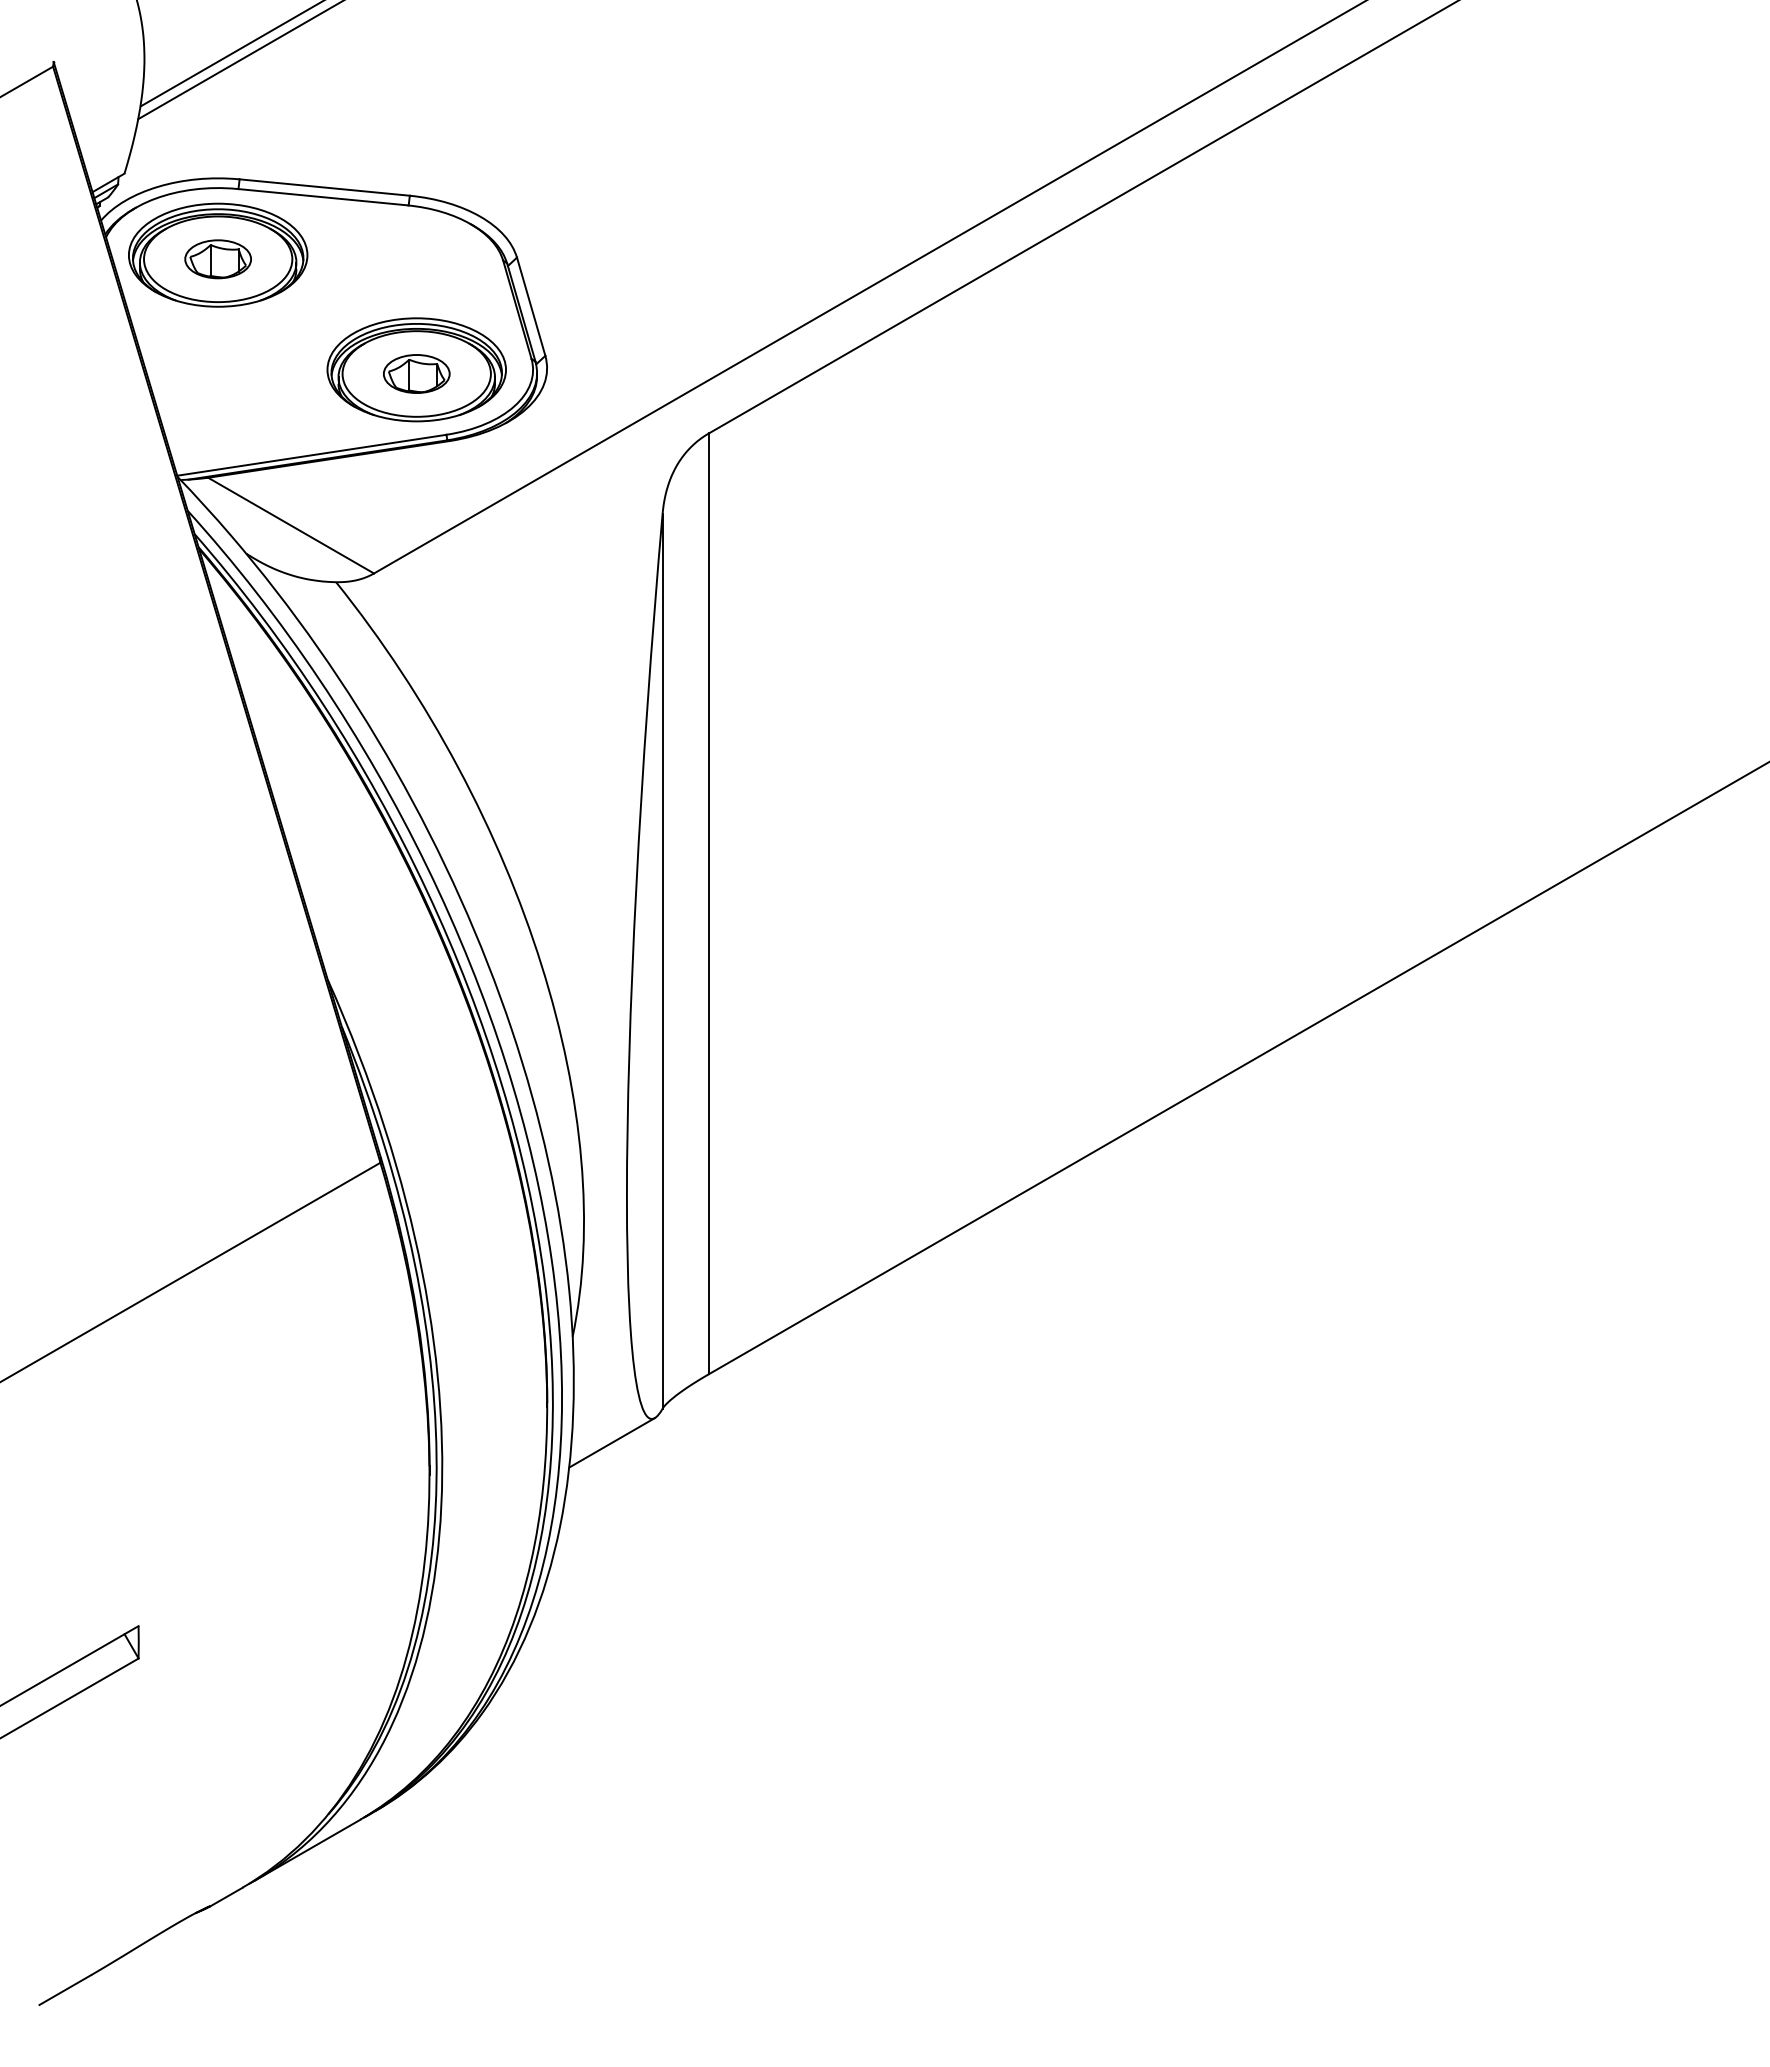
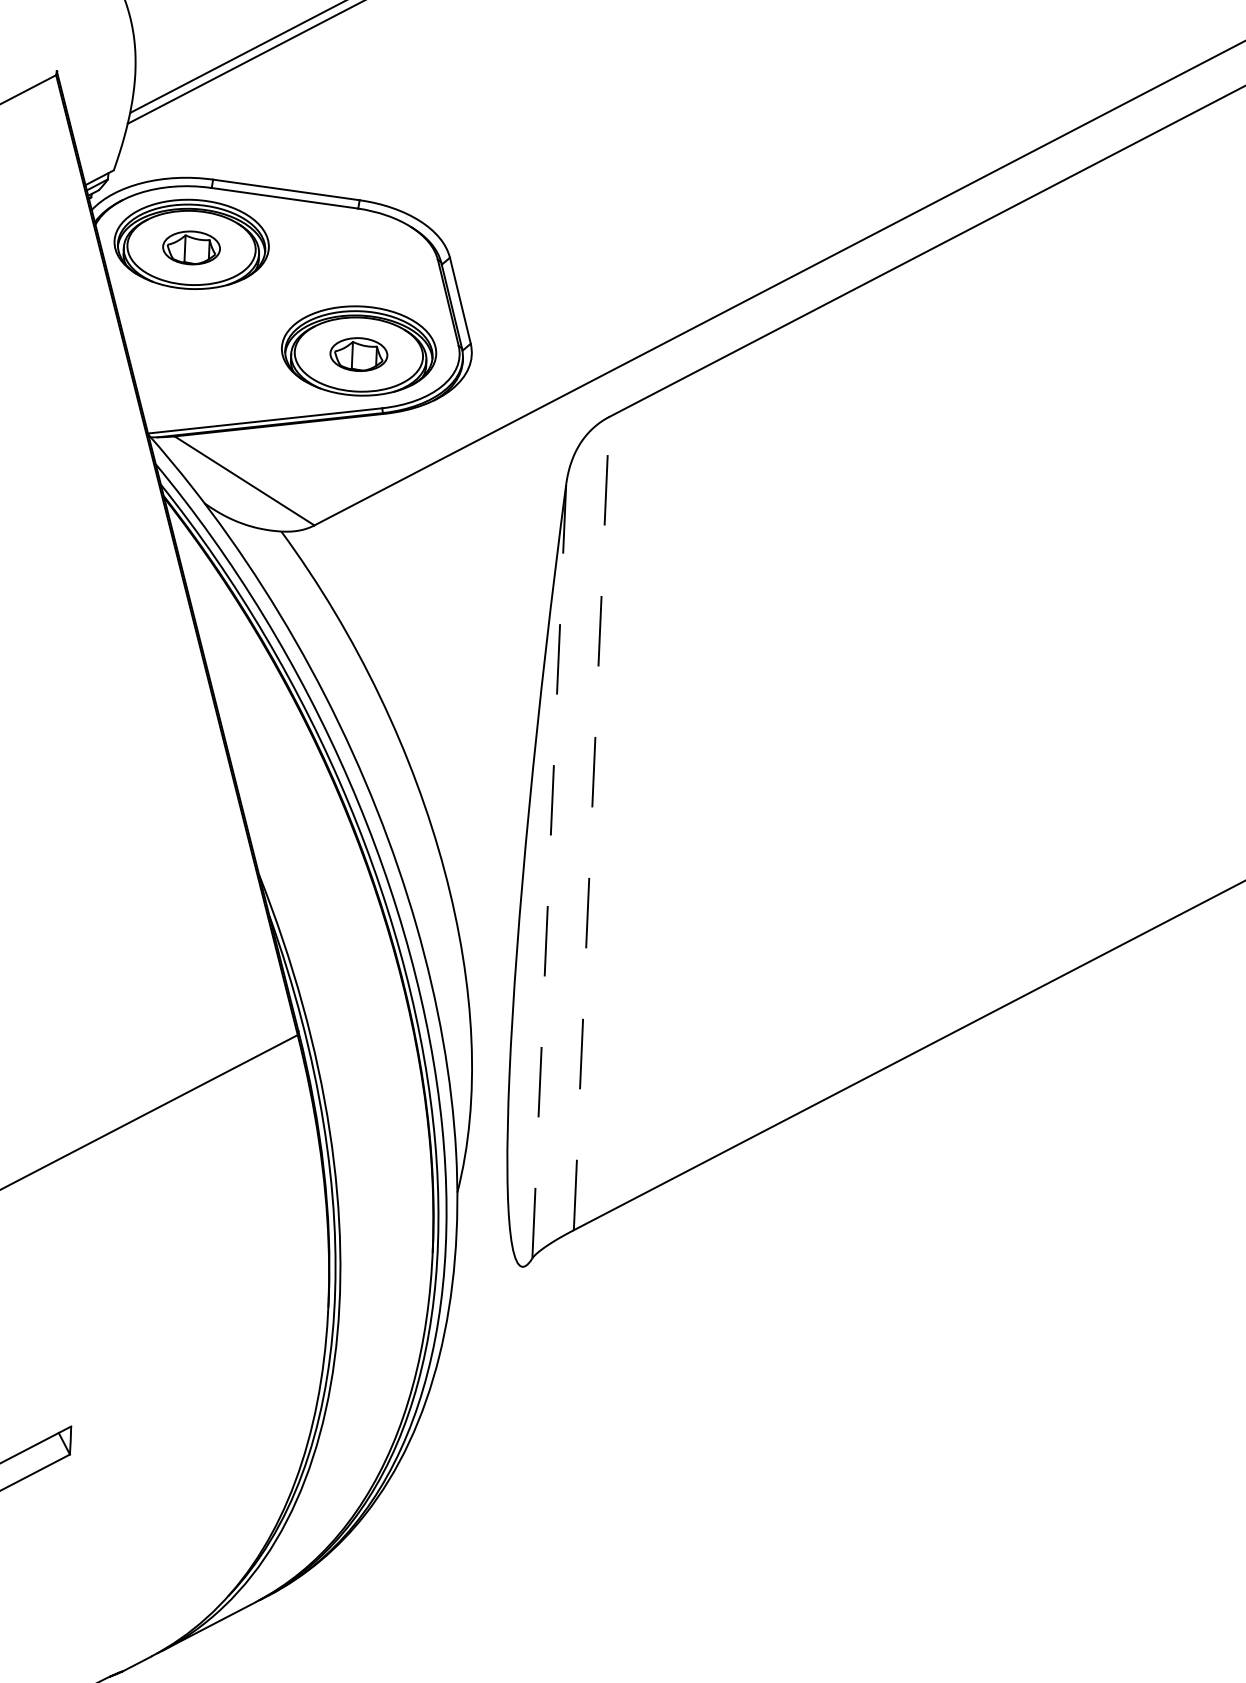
line: (709, 903) -> (591, 823), solid -> dashed
line: (662, 961) -> (549, 871), solid -> dashed
line: (611, 1442) -> (486, 1285), removed

